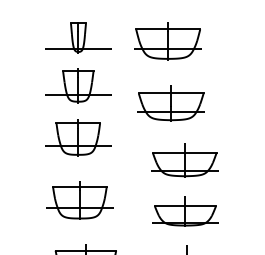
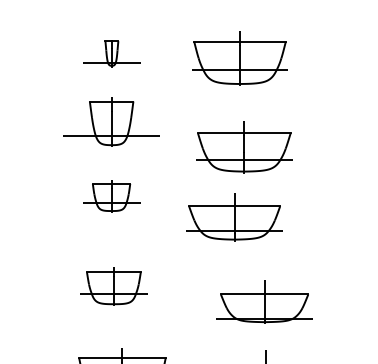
part: (78, 37) -> (111, 53), size x0.6
part: (78, 136) -> (111, 195), size x0.6
part: (184, 160) -> (234, 217), moved
part: (79, 199) -> (113, 285), size x0.7

